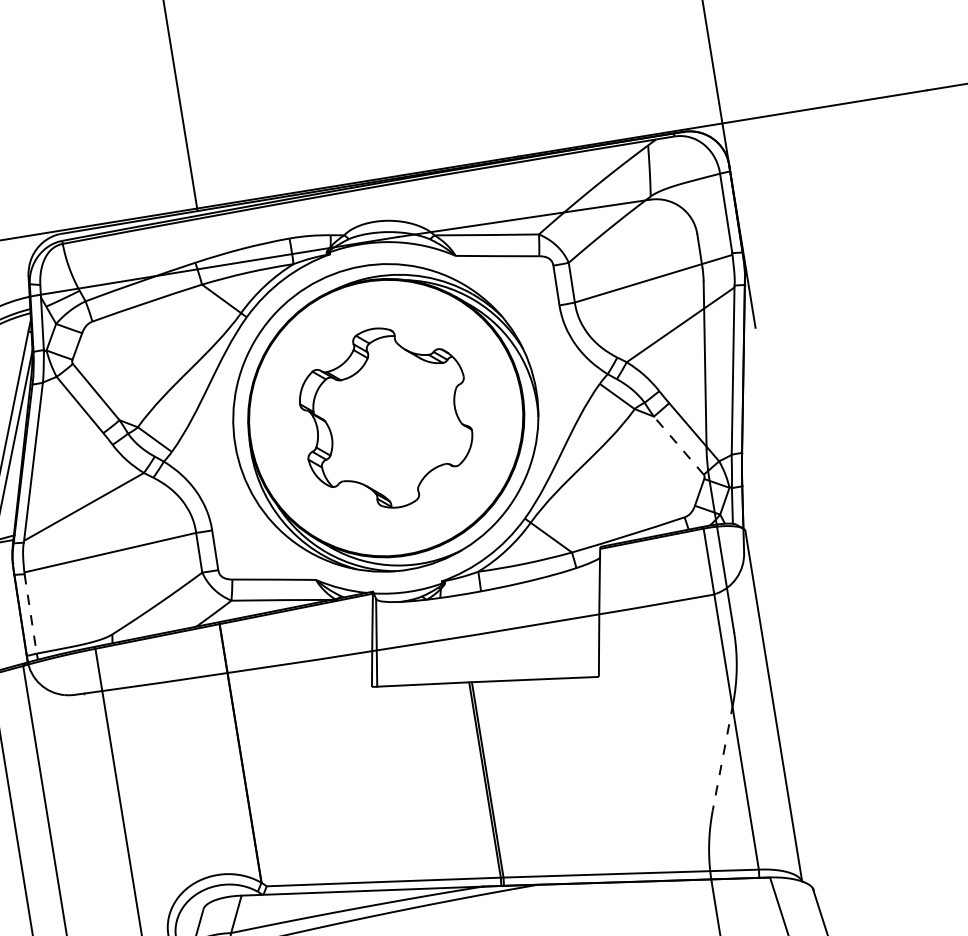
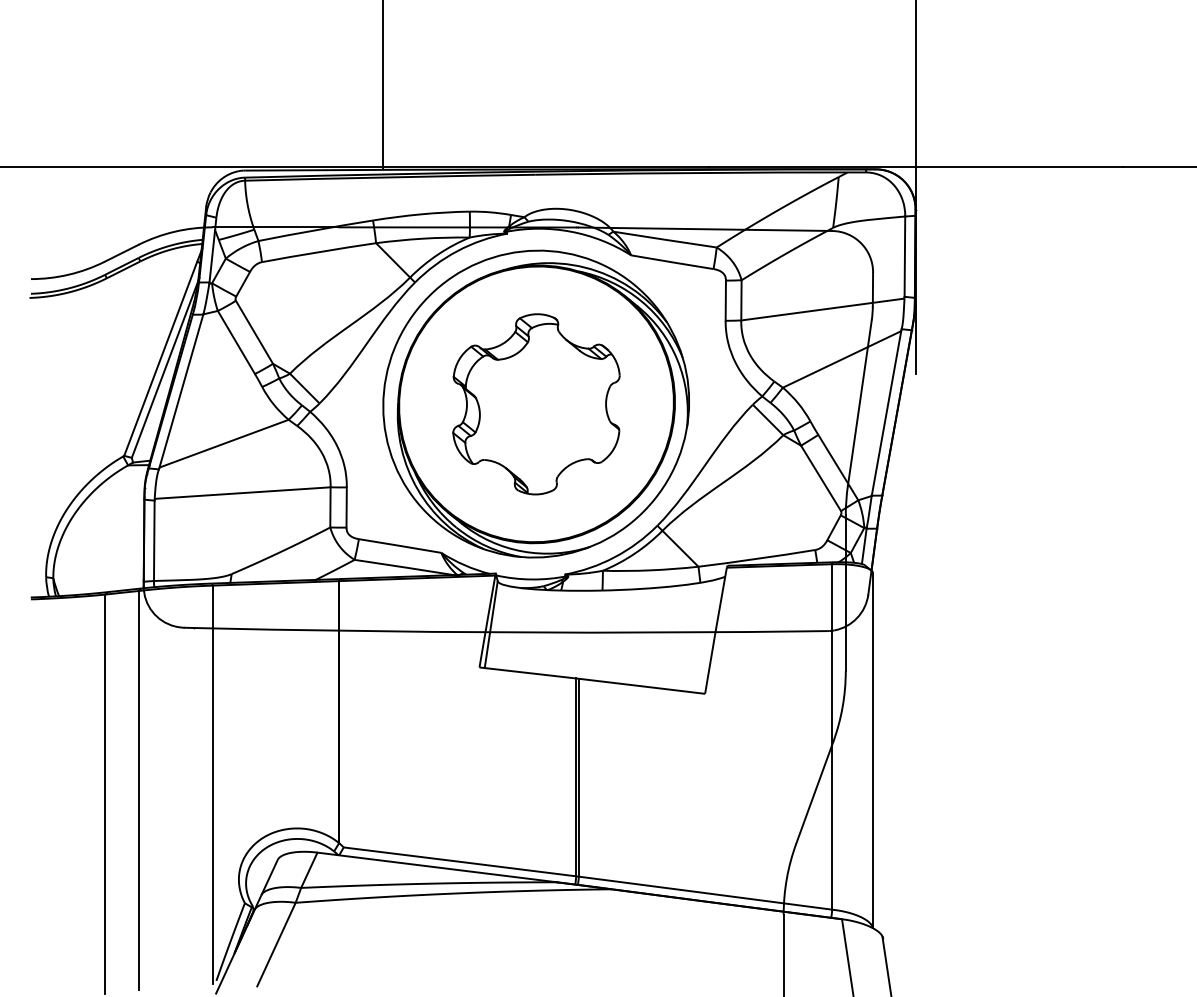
line: (678, 444) -> (820, 477), dashed -> solid
line: (30, 614) -> (154, 541), dashed -> solid
line: (722, 757) -> (814, 793), dashed -> solid

